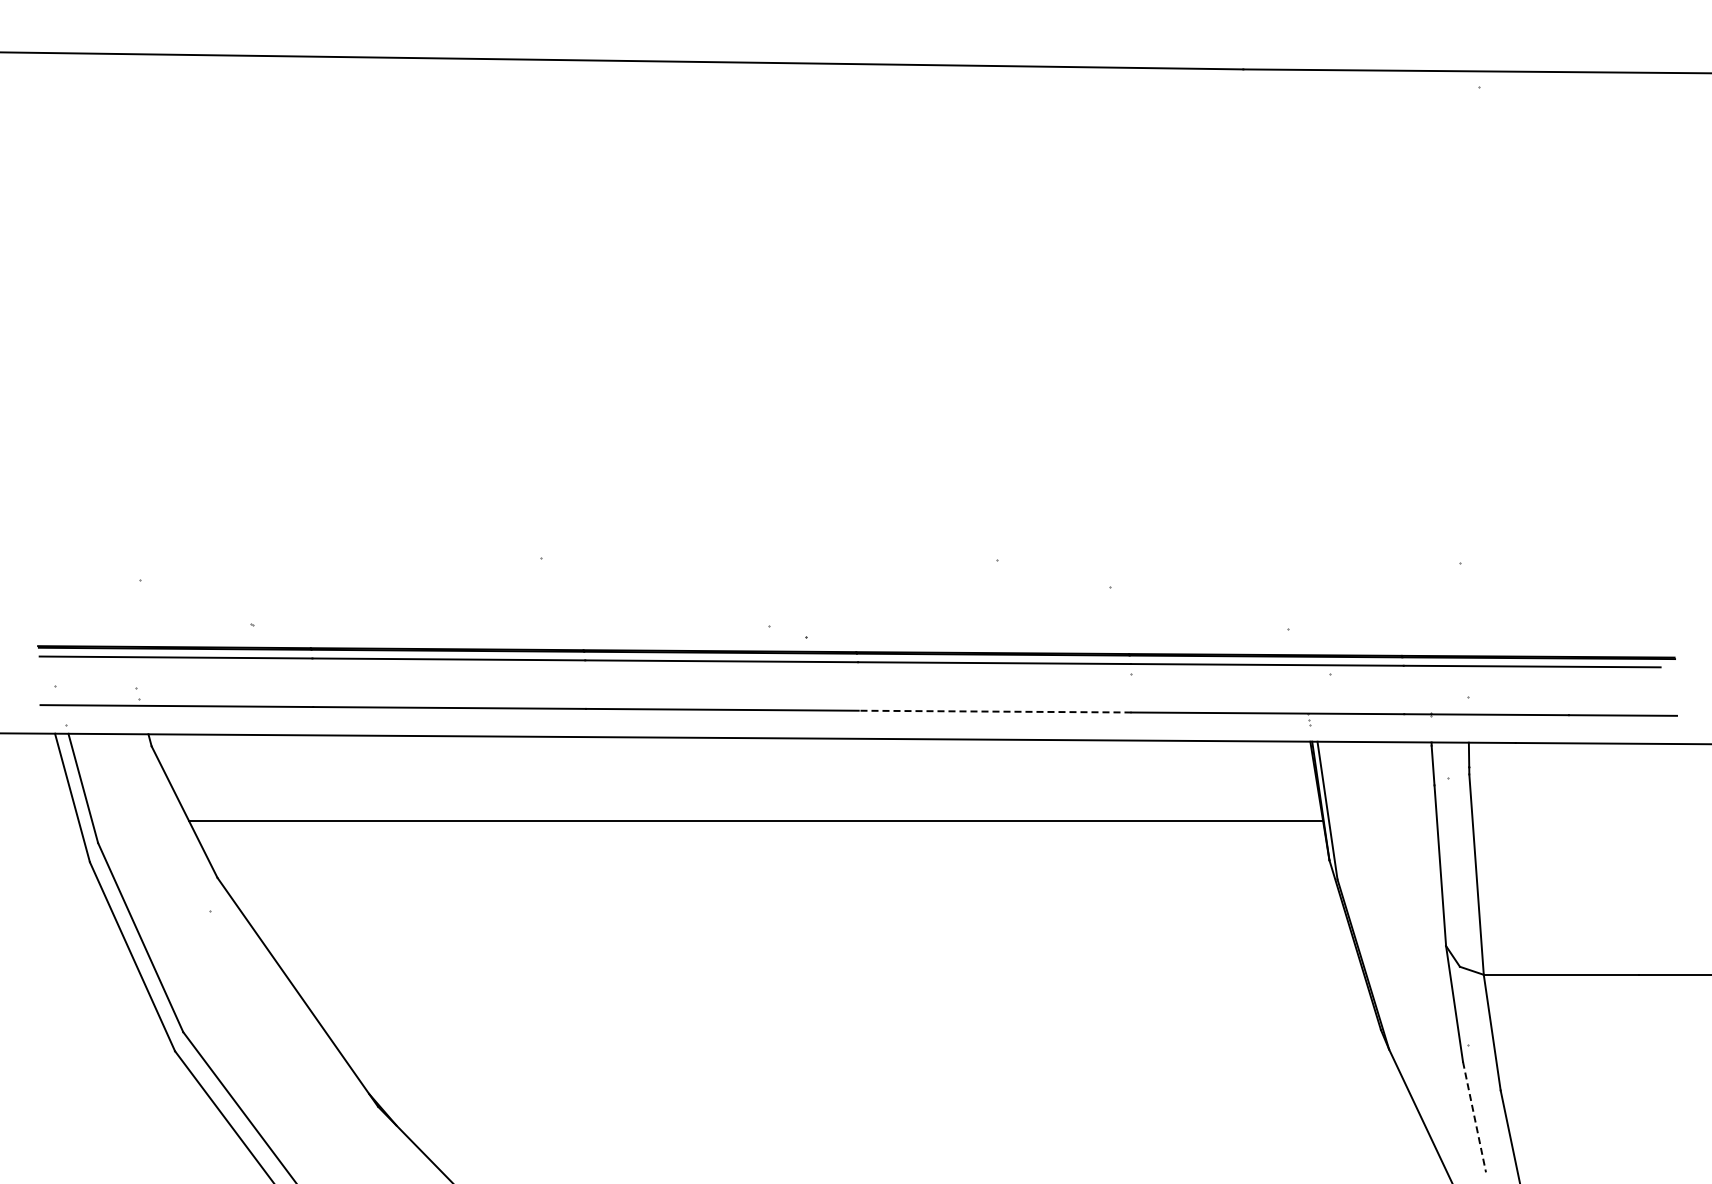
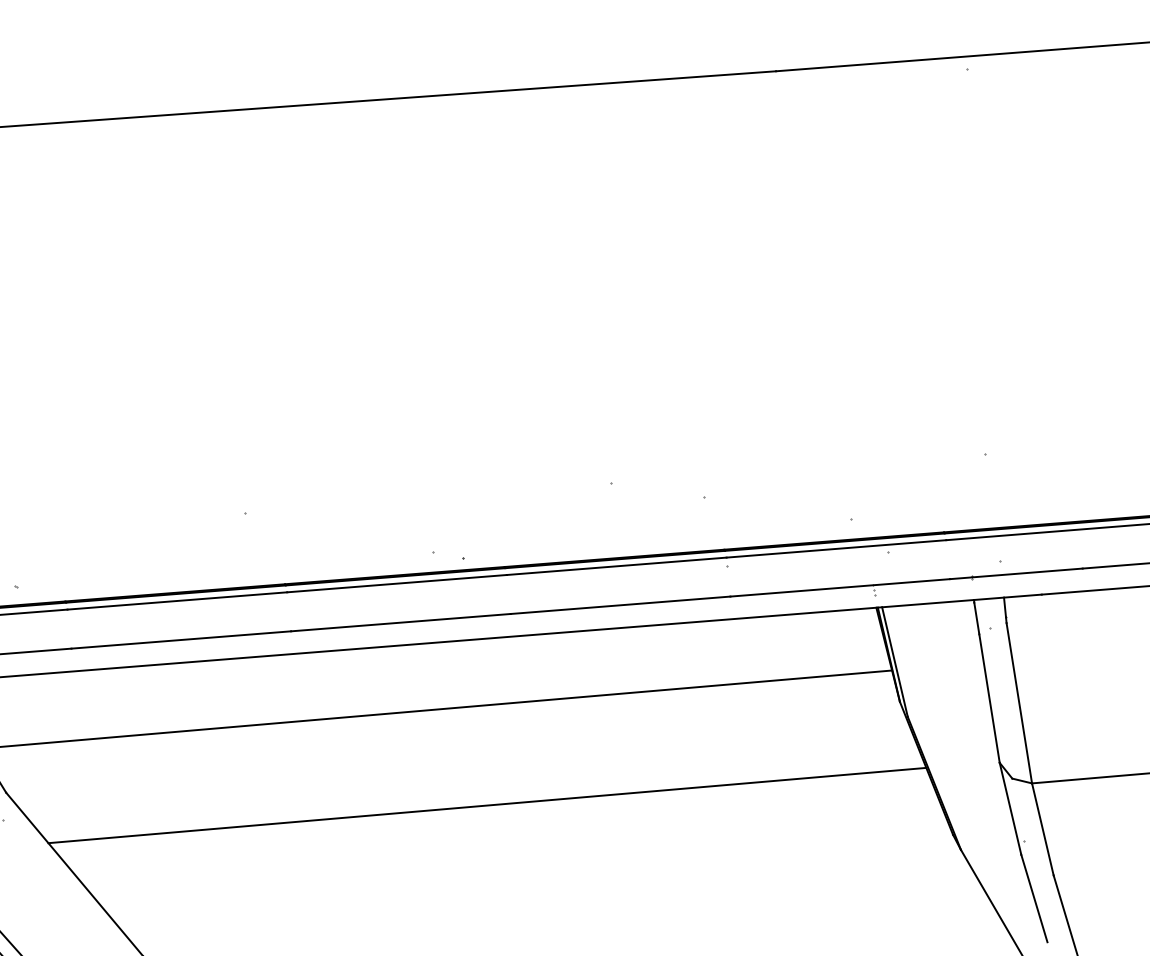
line: (994, 711) -> (620, 605), dashed -> solid
line: (809, 944) -> (487, 805), added
line: (1474, 1117) -> (1034, 898), dashed -> solid

